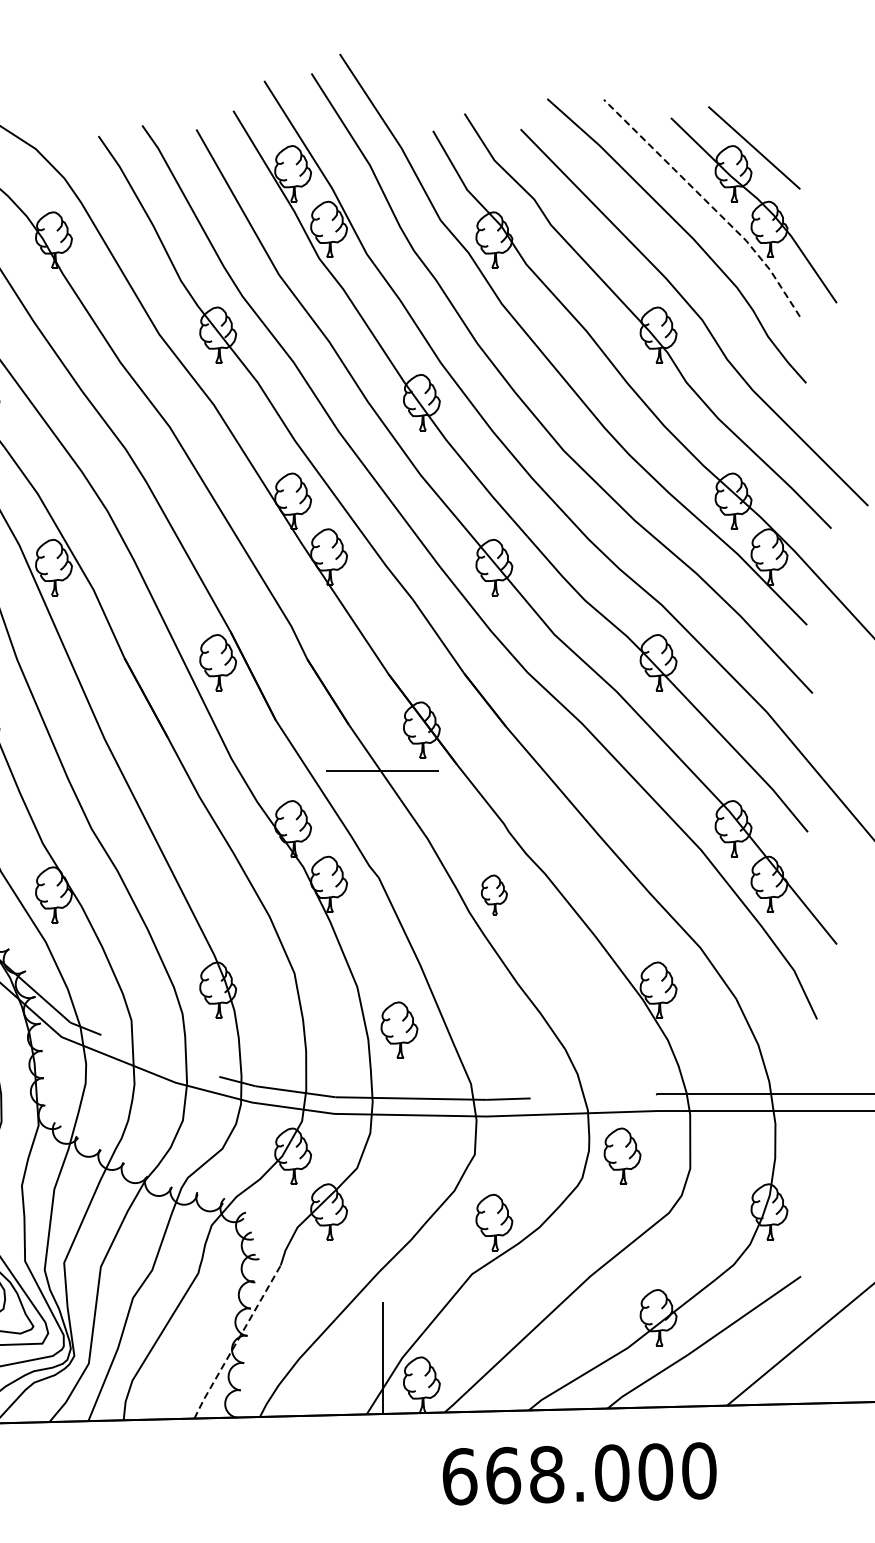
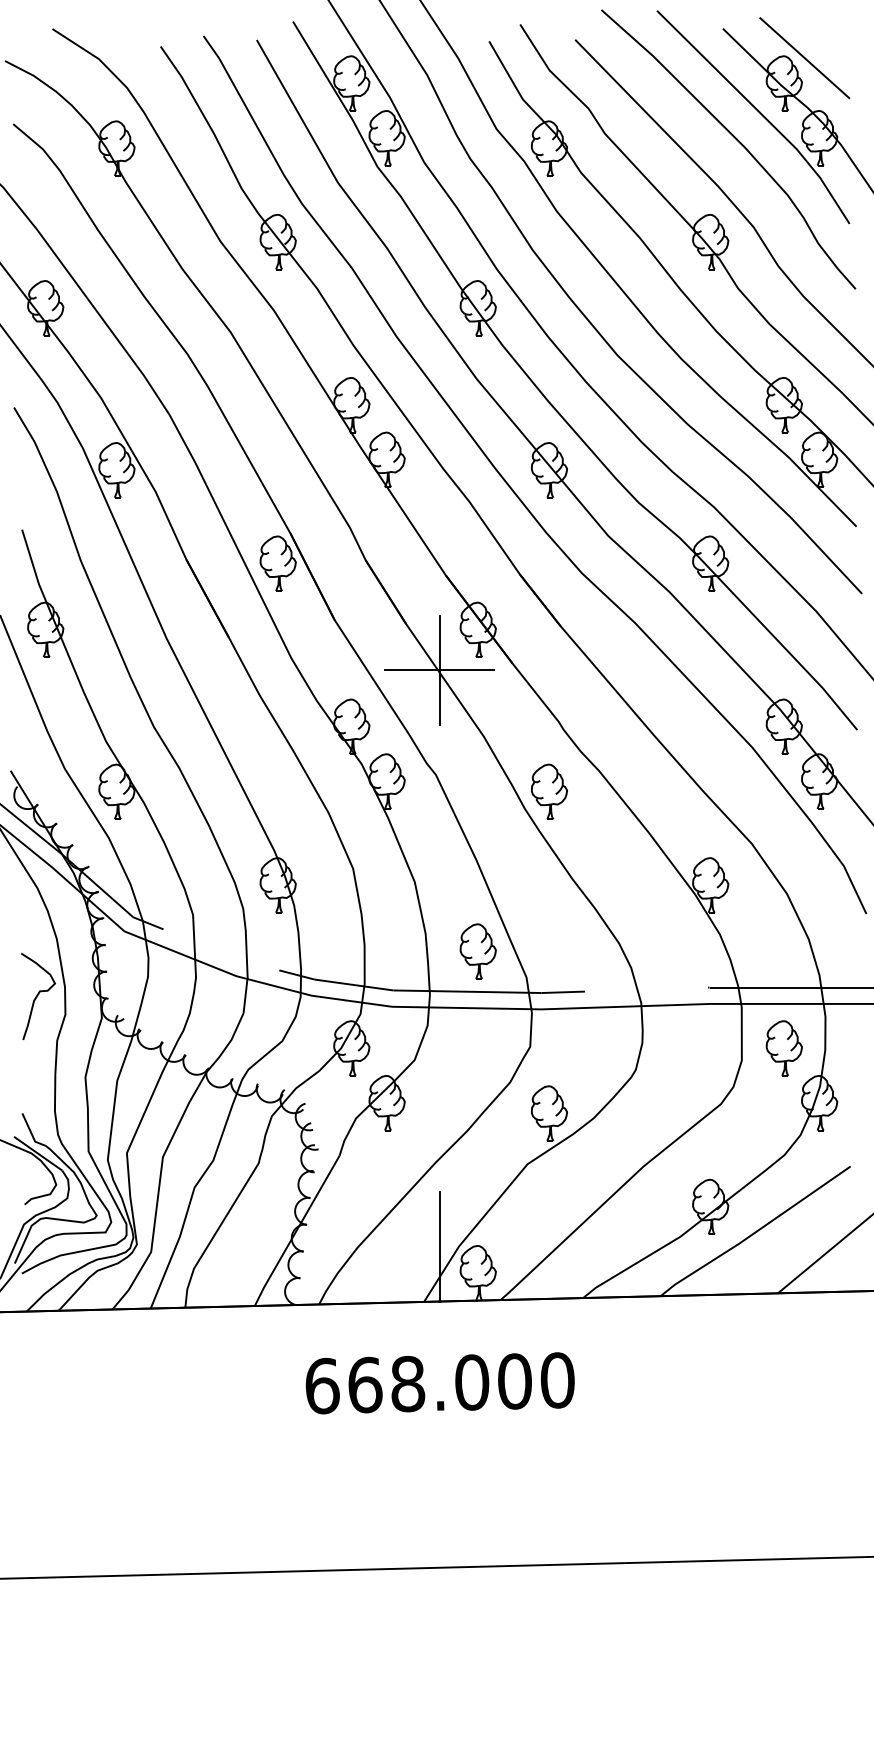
line: (709, 204) -> (760, 113), dashed -> solid
line: (382, 770) -> (439, 669), added
part: (494, 894) -> (549, 791), size x1.43
part: (398, 1030) -> (477, 951), moved
part: (621, 1156) -> (783, 1048), moved
line: (236, 1342) -> (296, 1231), dashed -> solid
text: (578, 1474) -> (439, 1383), moved

